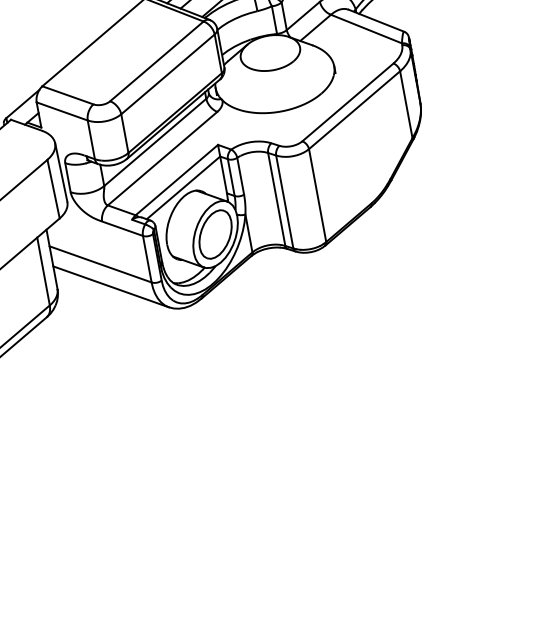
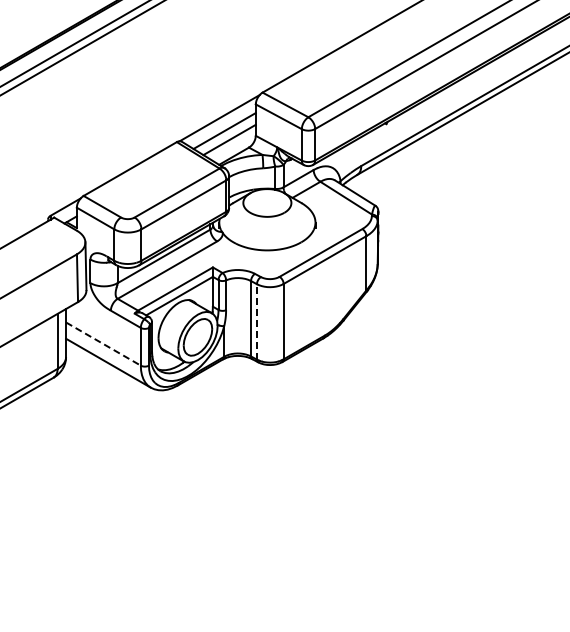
line: (284, 201) -> (256, 321), solid -> dashed
line: (100, 264) -> (103, 344), solid -> dashed

